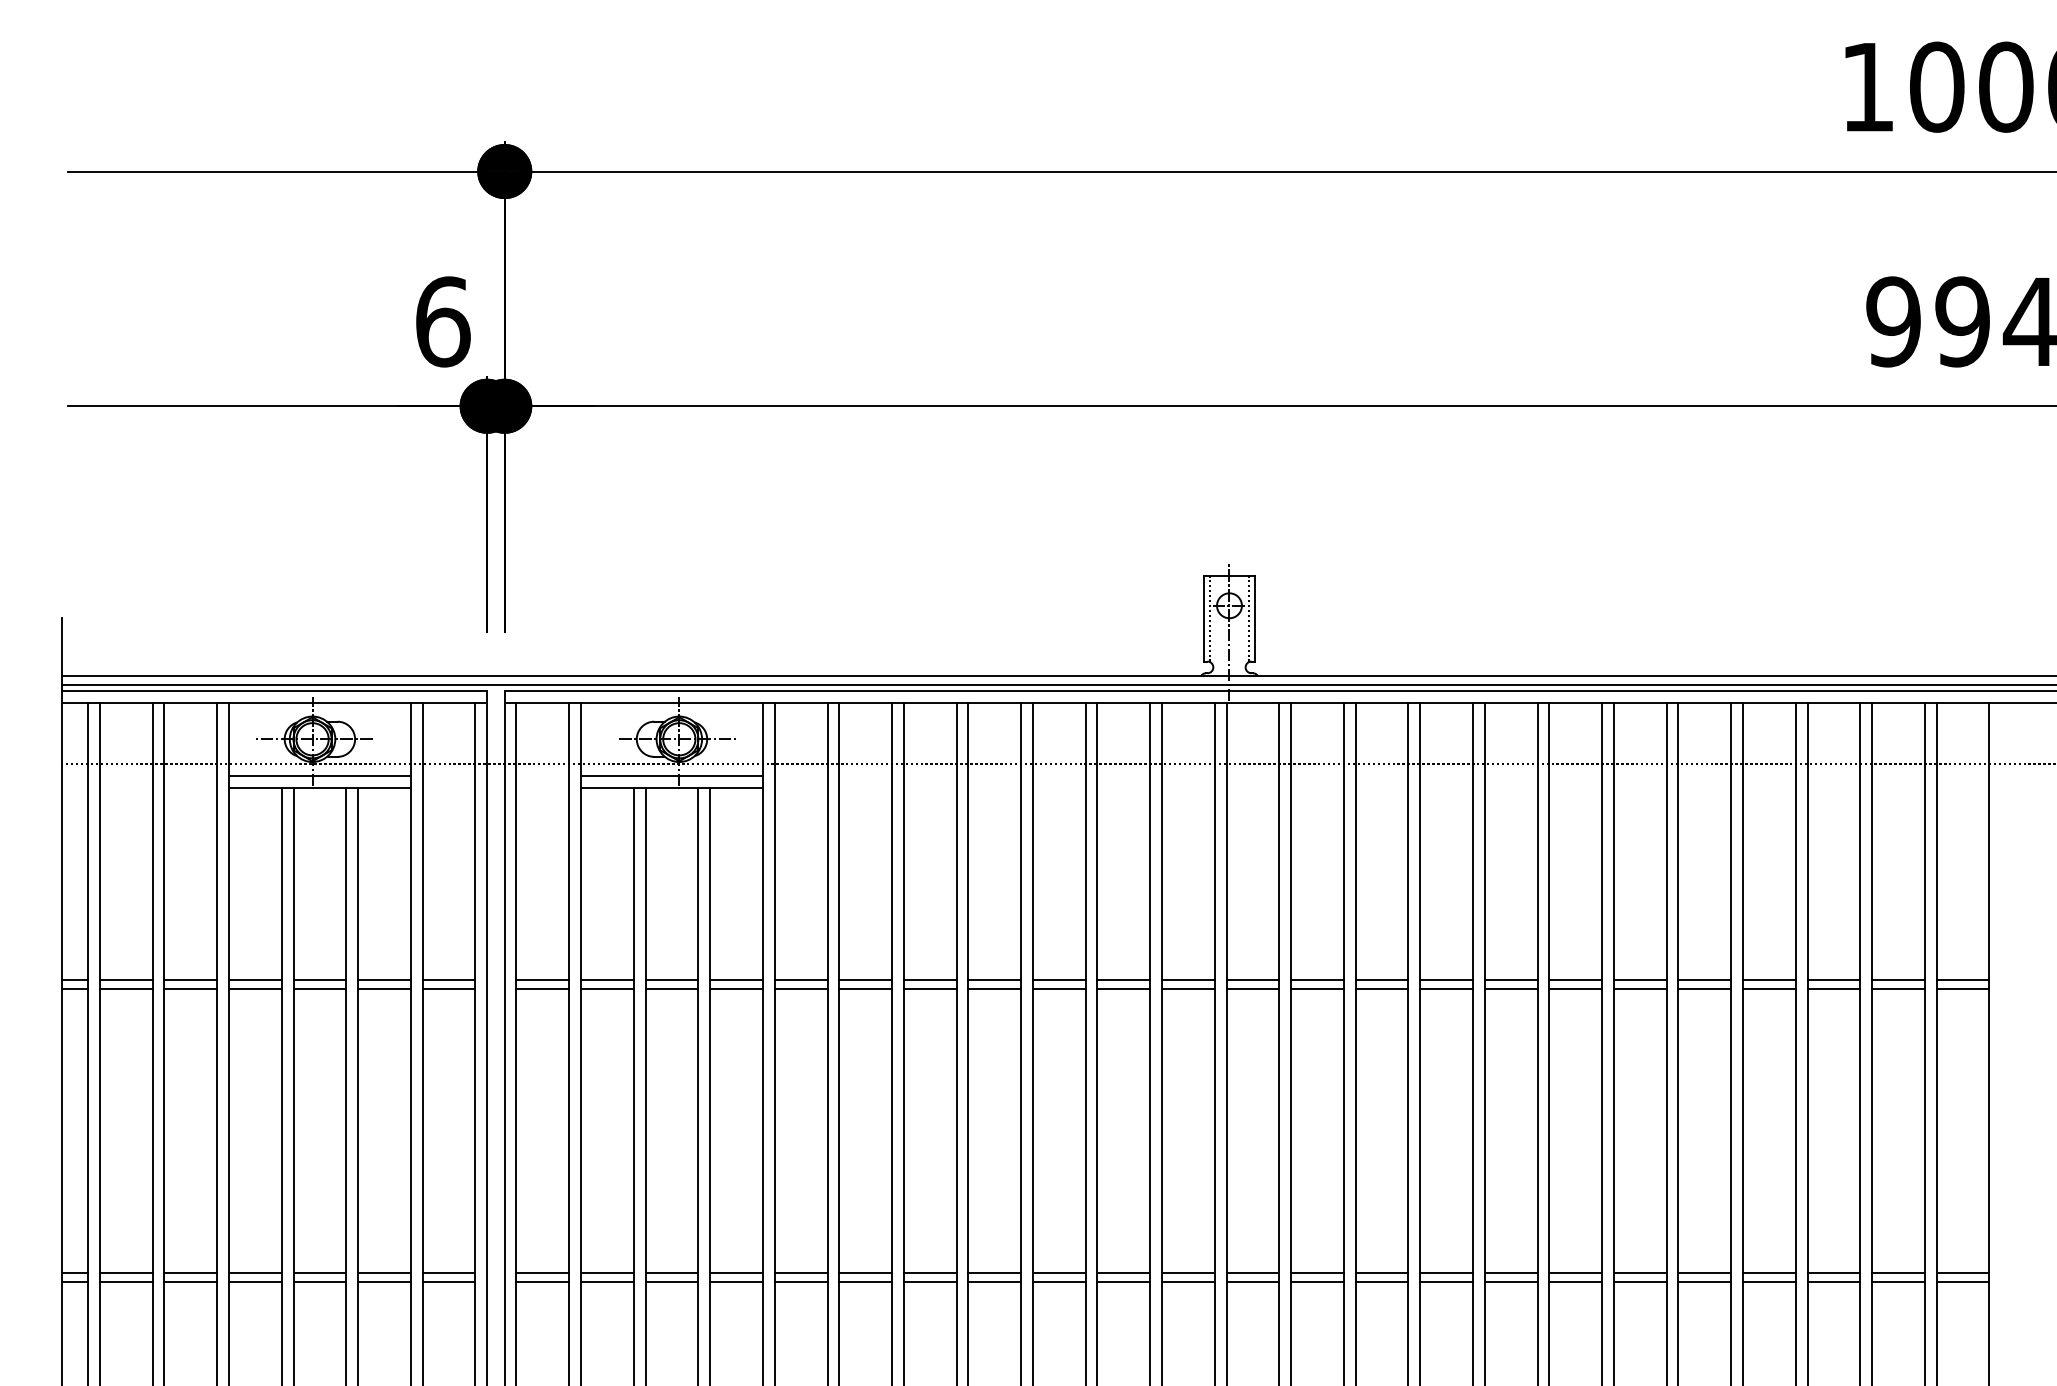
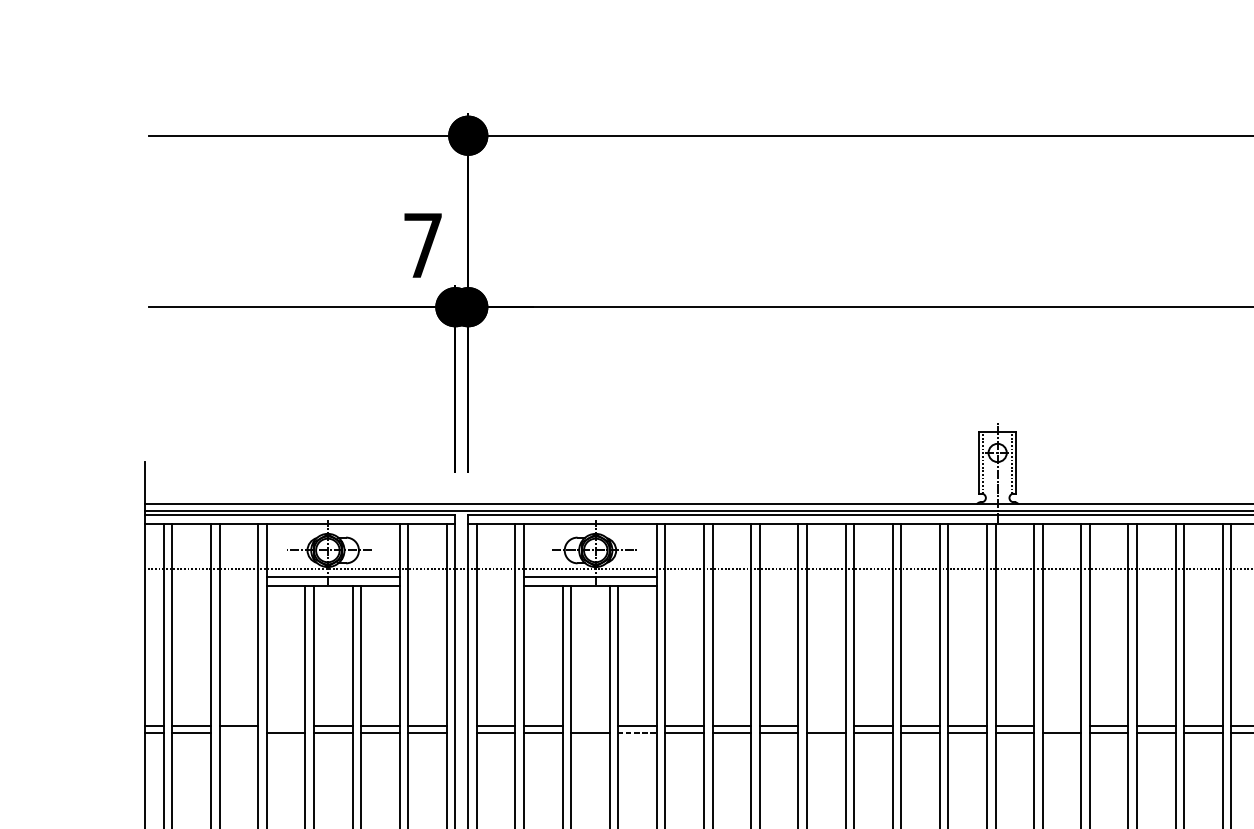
text: (443, 321) -> (423, 245), 6 -> 7
line: (254, 979) -> (285, 725), removed
line: (671, 979) -> (590, 725), removed
line: (994, 979) -> (826, 725), removed
line: (1317, 979) -> (1061, 725), removed
line: (190, 988) -> (238, 732), removed
line: (737, 988) -> (638, 732), solid -> dashed

